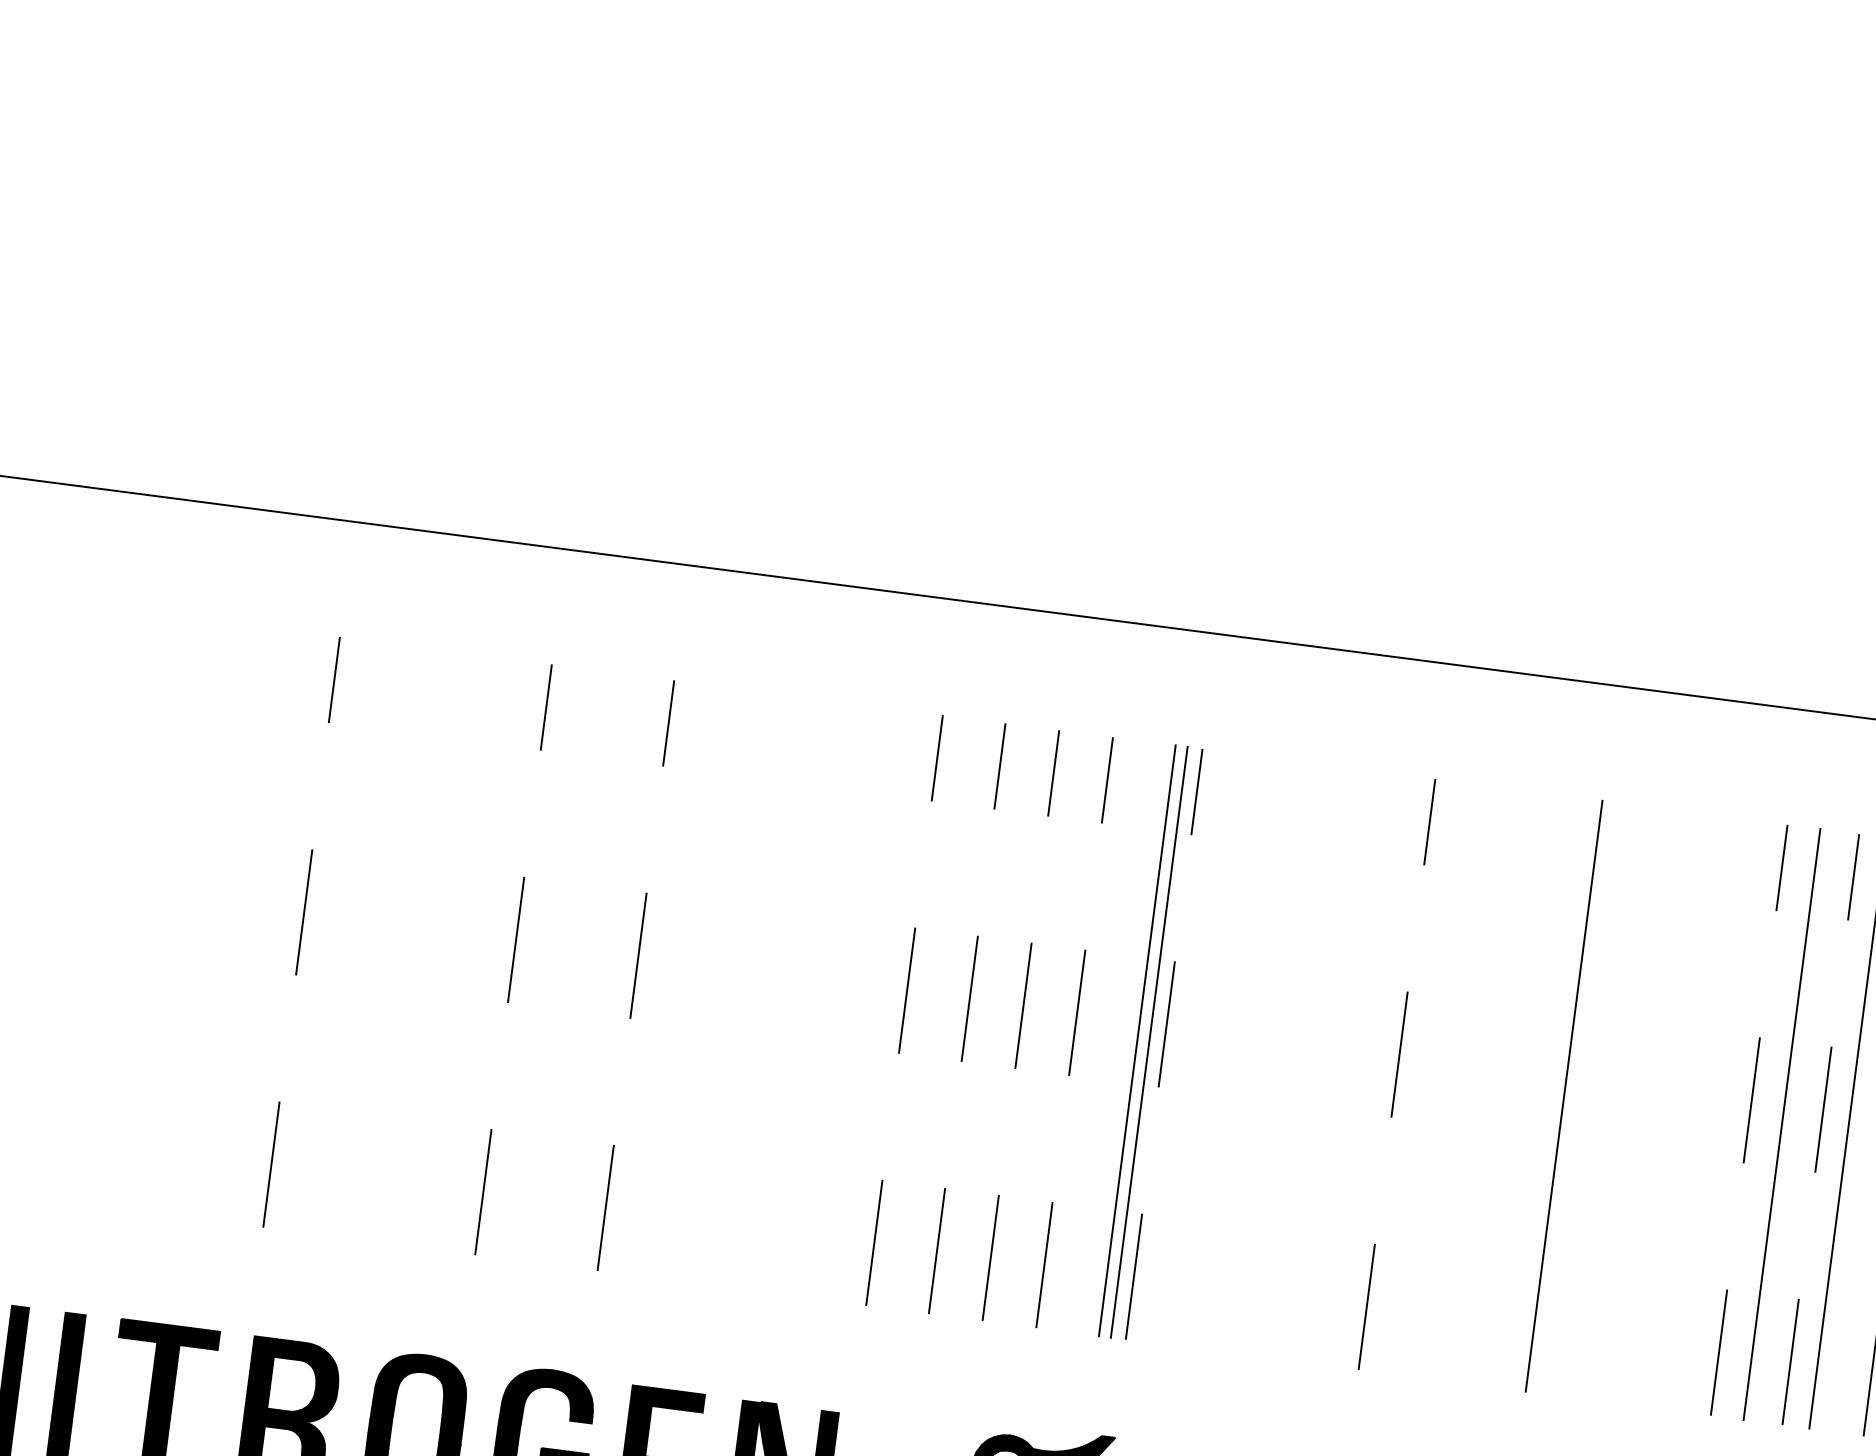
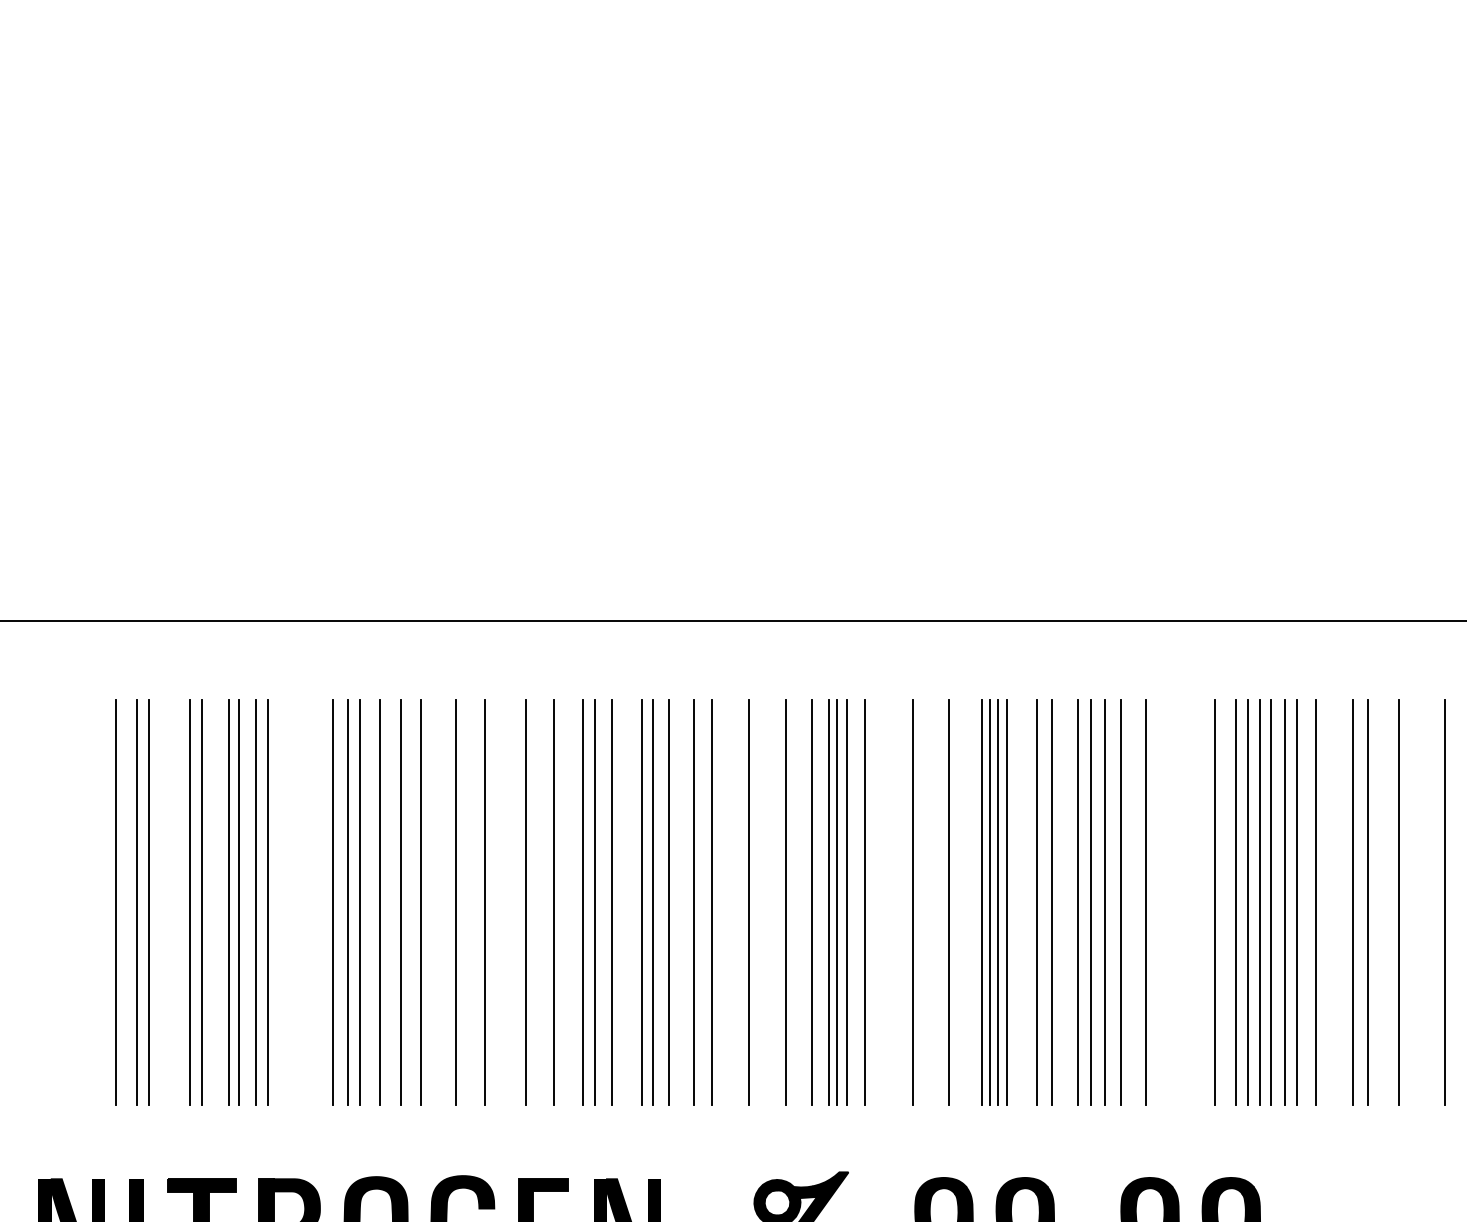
line: (98, 905) -> (116, 902), added
line: (127, 909) -> (136, 902), added
line: (146, 911) -> (149, 902), added
line: (206, 919) -> (190, 902), added
line: (224, 921) -> (202, 902), added
line: (262, 926) -> (228, 902), added
line: (278, 928) -> (239, 902), added
line: (301, 931) -> (255, 902), dashed -> solid
line: (319, 934) -> (267, 902), added
line: (415, 946) -> (333, 902), added
line: (435, 949) -> (347, 902), added
line: (453, 951) -> (359, 902), added
line: (483, 955) -> (380, 902), added
line: (512, 959) -> (400, 902), dashed -> solid
line: (543, 963) -> (421, 902), added
line: (594, 970) -> (456, 902), added
line: (635, 975) -> (484, 902), dashed -> solid
line: (695, 983) -> (525, 902), added
line: (737, 988) -> (554, 902), added
line: (779, 994) -> (583, 902), added
line: (797, 996) -> (595, 902), added
line: (820, 999) -> (611, 902), added
line: (865, 1005) -> (642, 902), added
line: (880, 1007) -> (652, 902), added
line: (903, 1010) -> (668, 902), dashed -> solid
line: (940, 1014) -> (693, 902), added
line: (966, 1018) -> (711, 902), dashed -> solid
line: (1020, 1025) -> (748, 902), dashed -> solid
line: (1074, 1032) -> (785, 902), dashed -> solid
line: (1113, 1037) -> (812, 902), added
line: (1164, 1044) -> (847, 902), dashed -> solid
line: (1189, 1047) -> (864, 902), added
line: (1259, 1056) -> (912, 902), added
line: (1313, 1063) -> (949, 902), added
line: (1361, 1069) -> (982, 902), added
line: (1373, 1071) -> (990, 902), added
line: (1385, 1072) -> (998, 902), added
line: (1396, 1074) -> (1006, 902), dashed -> solid
line: (1442, 1080) -> (1037, 902), added
line: (1462, 1082) -> (1051, 902), added
line: (1501, 1087) -> (1078, 902), added
line: (1519, 1090) -> (1090, 902), added
line: (1539, 1092) -> (1104, 902), added
line: (1599, 1100) -> (1145, 902), added
line: (1701, 1113) -> (1215, 902), added
line: (1730, 1117) -> (1235, 902), added
line: (1749, 1120) -> (1248, 902), dashed -> solid
line: (1767, 1122) -> (1260, 902), added
line: (1802, 1126) -> (1284, 902), added
line: (1821, 1129) -> (1297, 902), dashed -> solid

